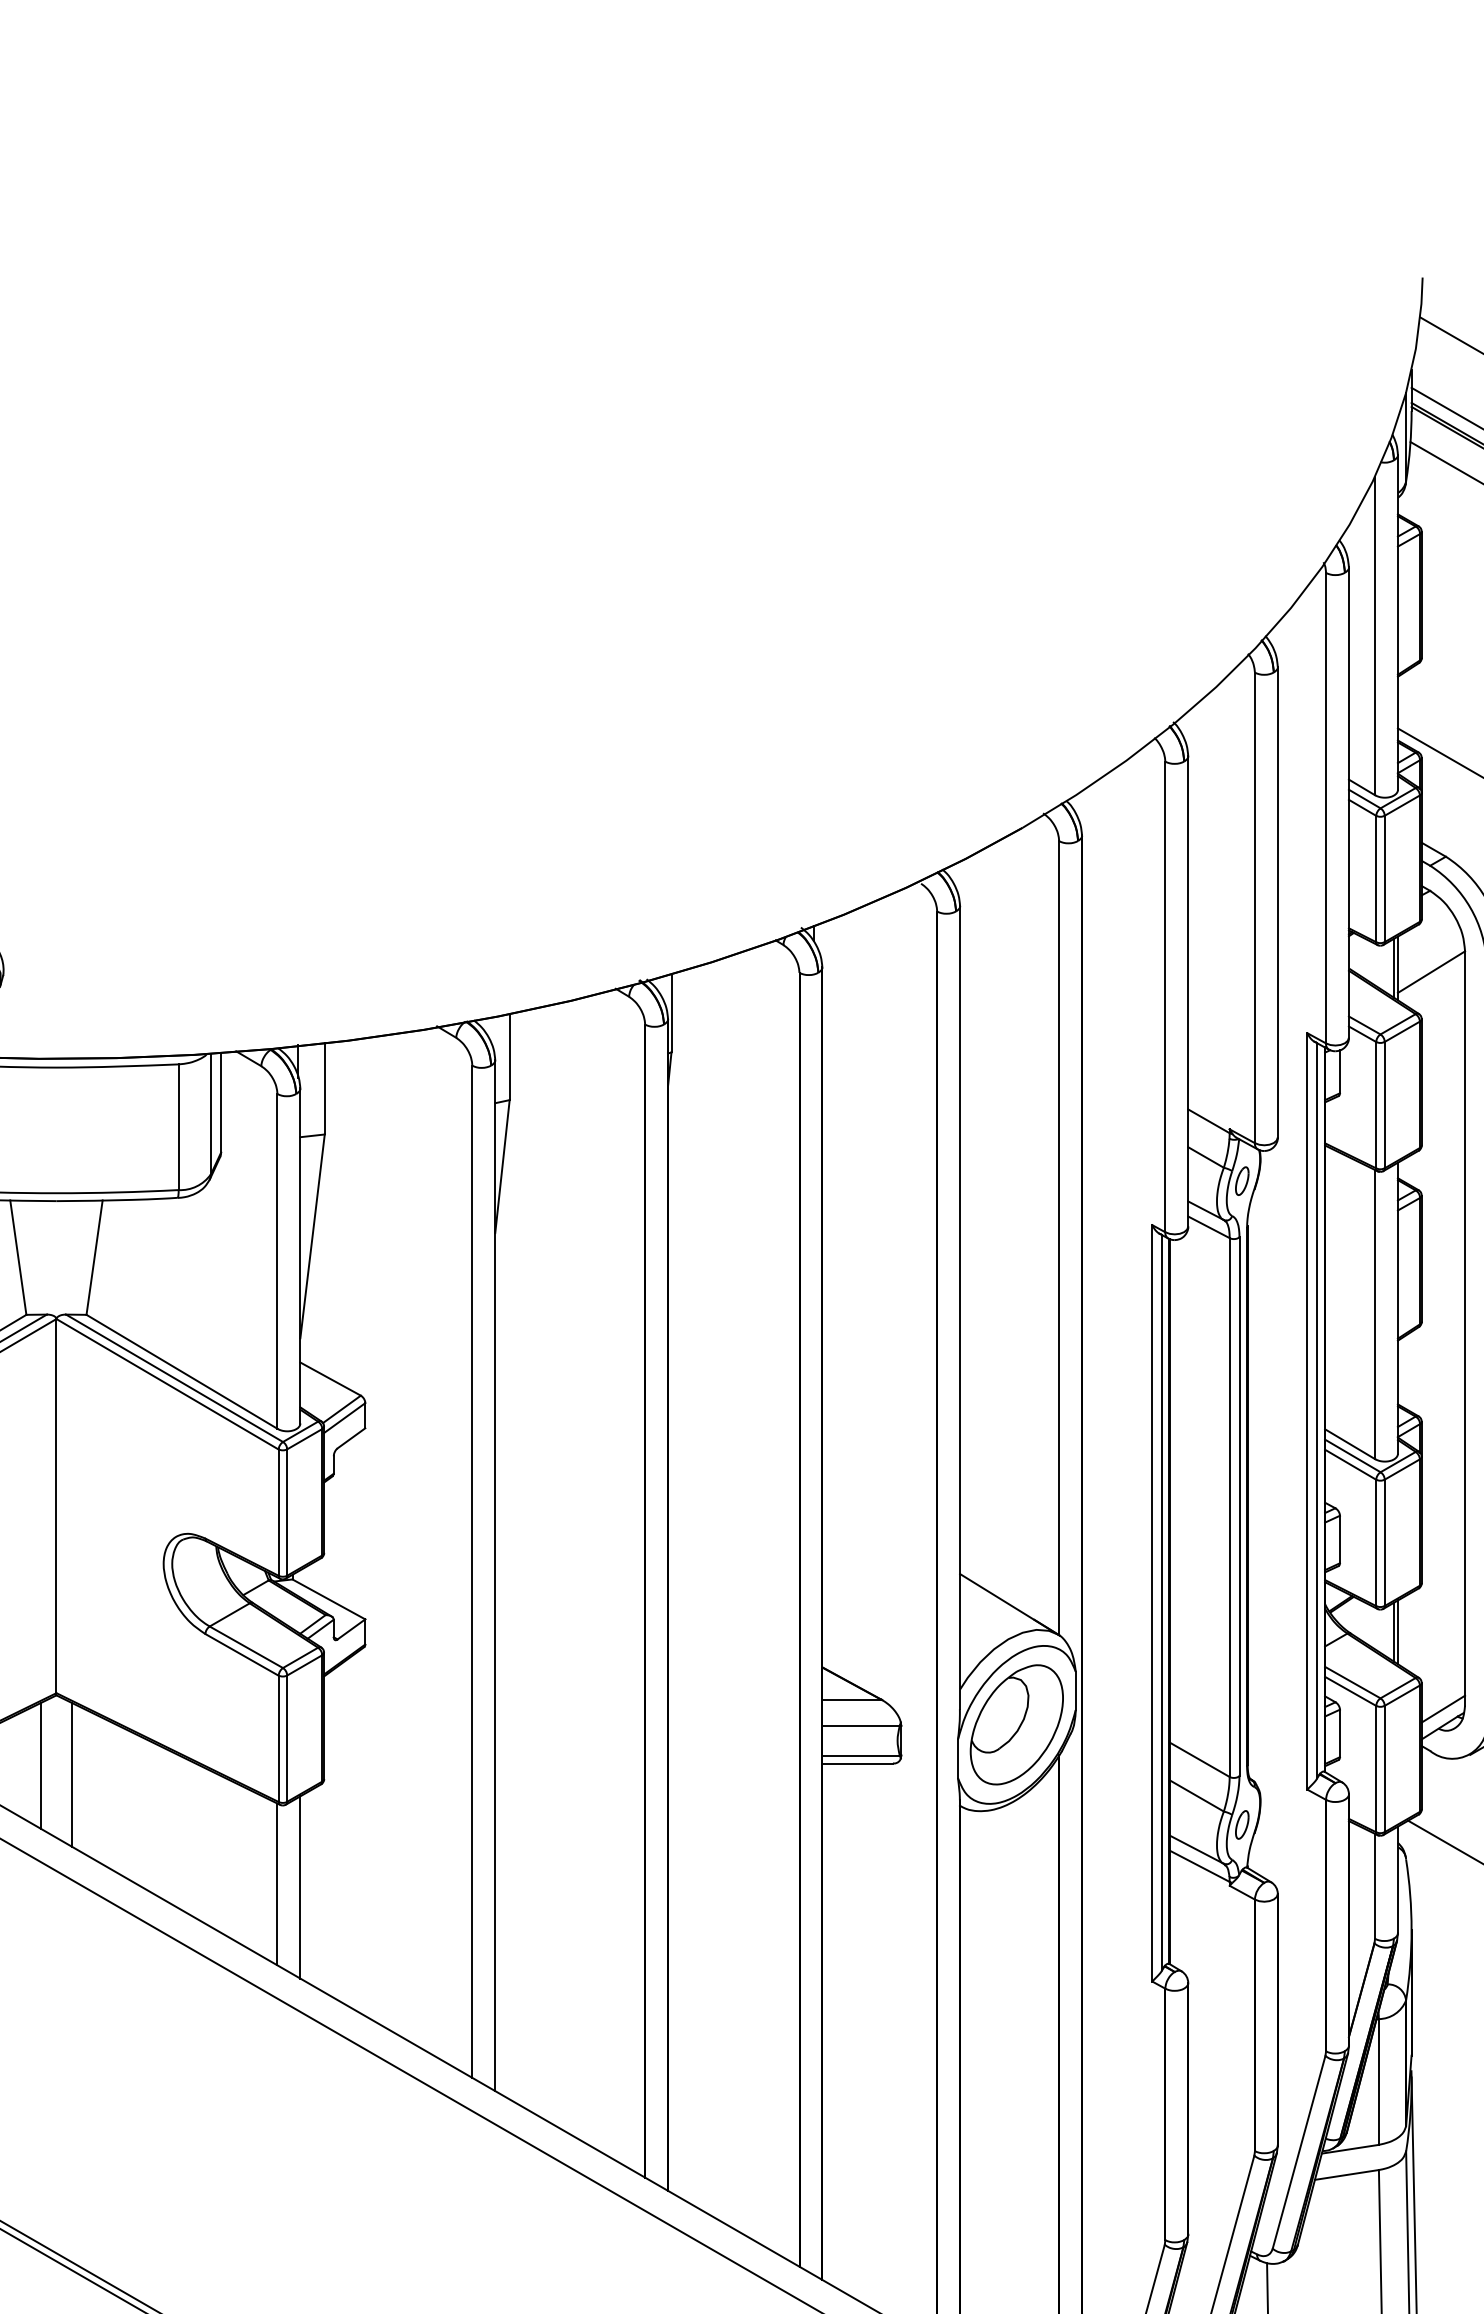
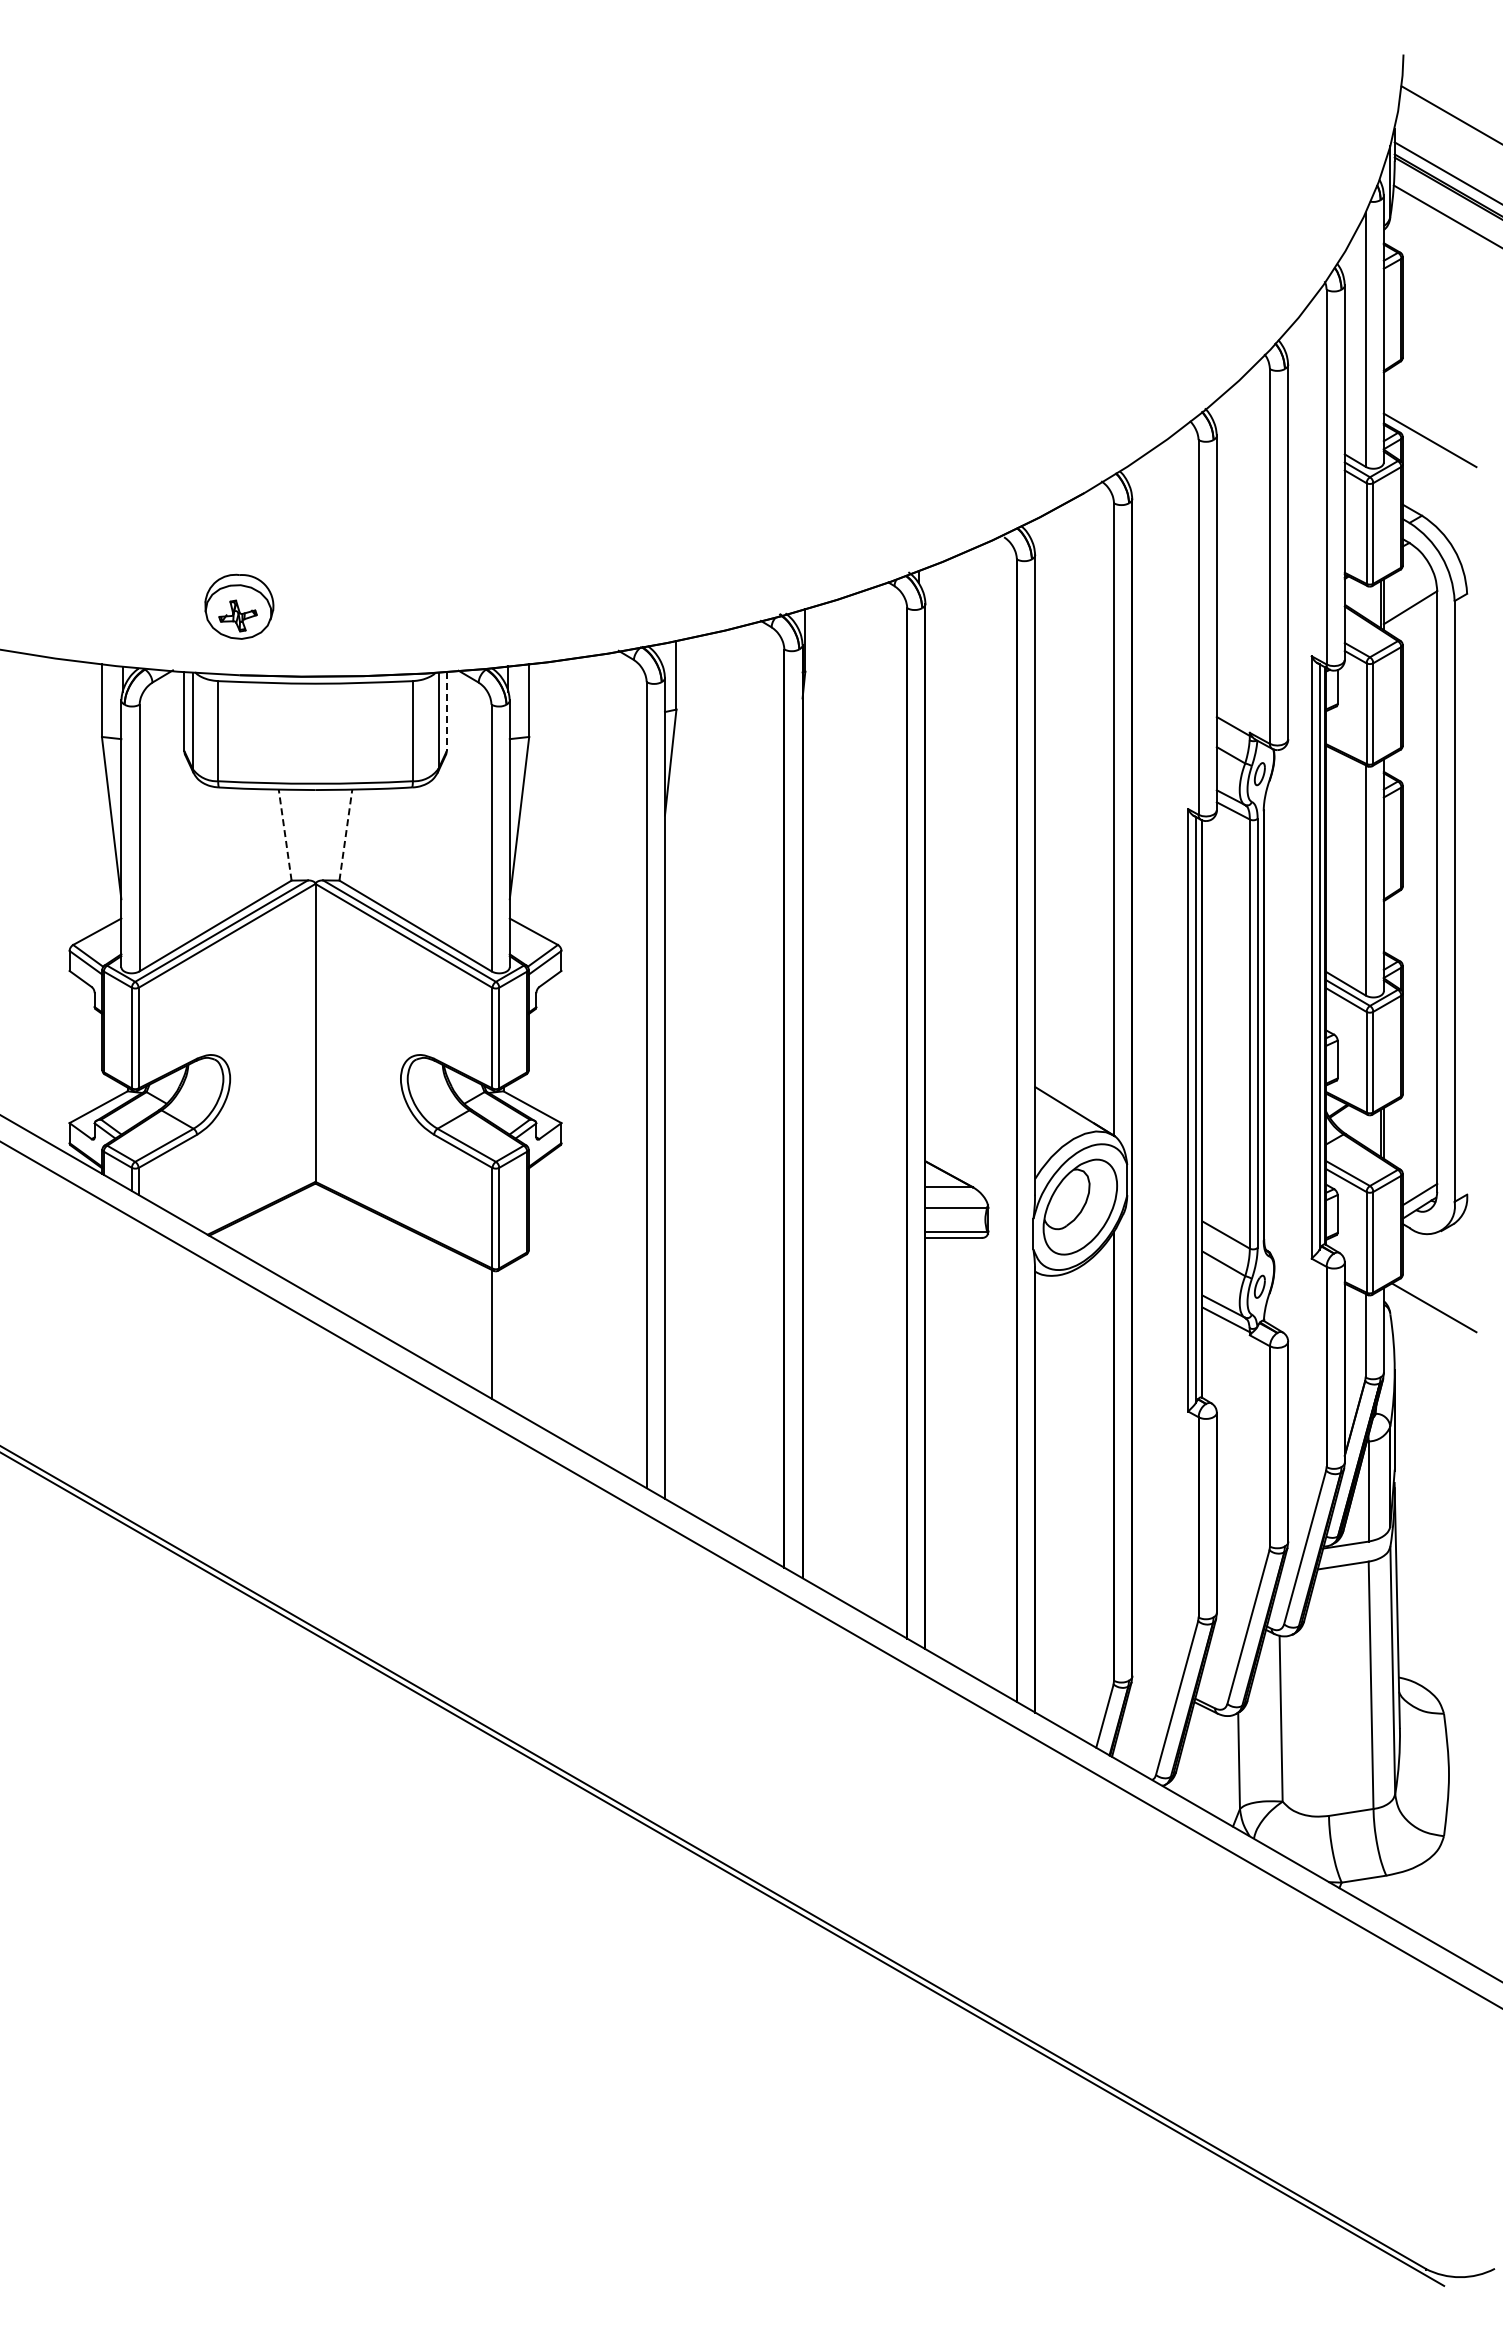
line: (220, 1102) -> (446, 711), solid -> dashed
line: (18, 1256) -> (285, 834), solid -> dashed
line: (94, 1256) -> (345, 834), solid -> dashed
line: (41, 1765) -> (303, 1239), removed
line: (71, 1774) -> (327, 1246), removed
line: (300, 1887) -> (509, 1336), removed

